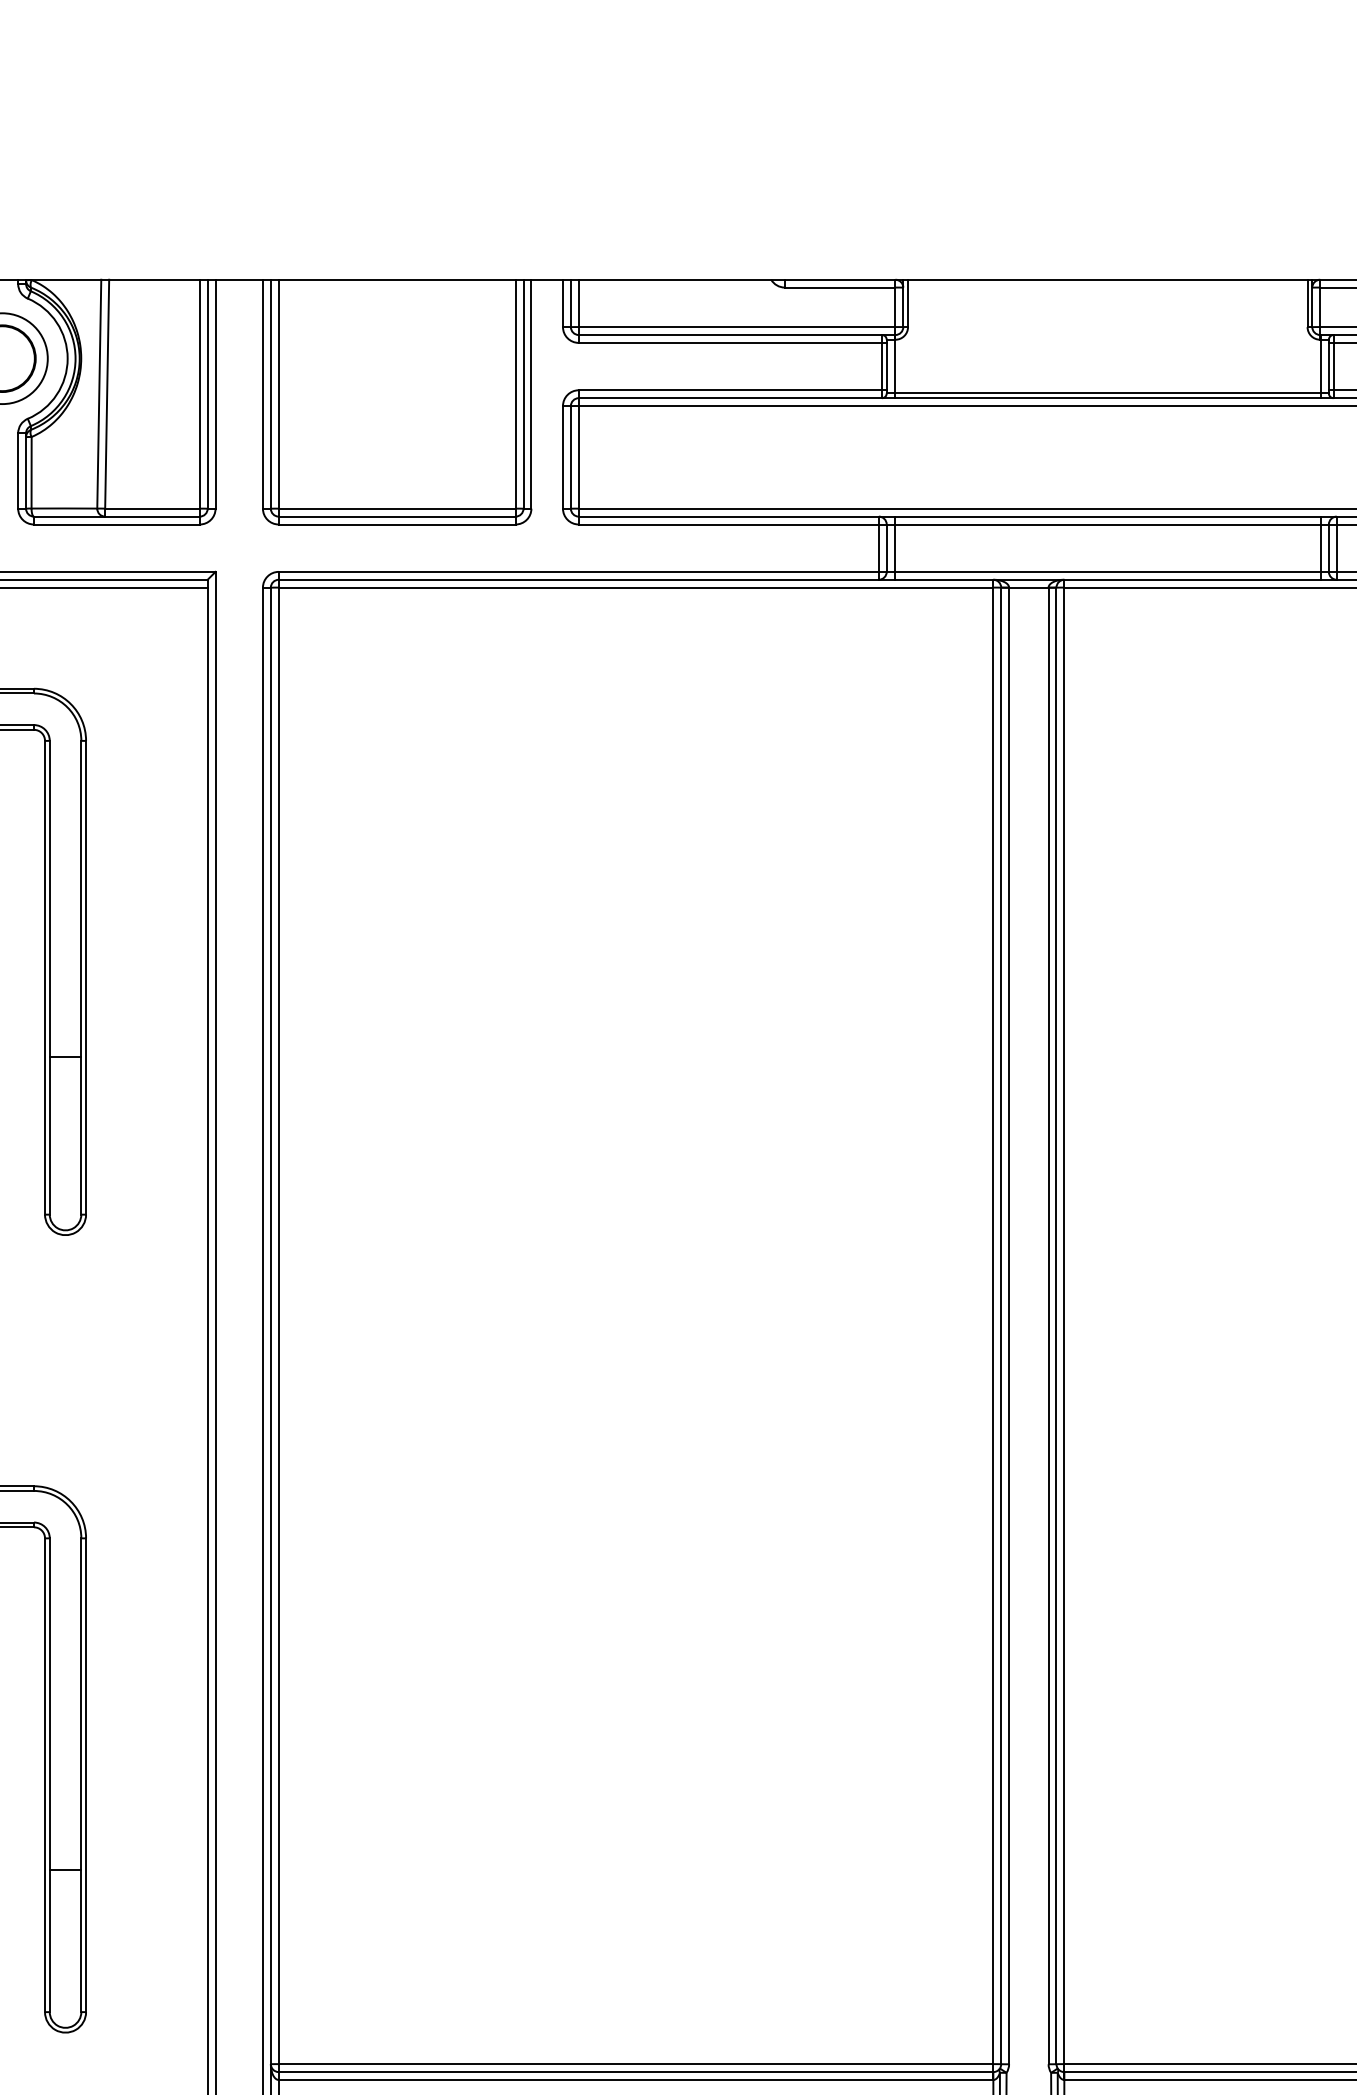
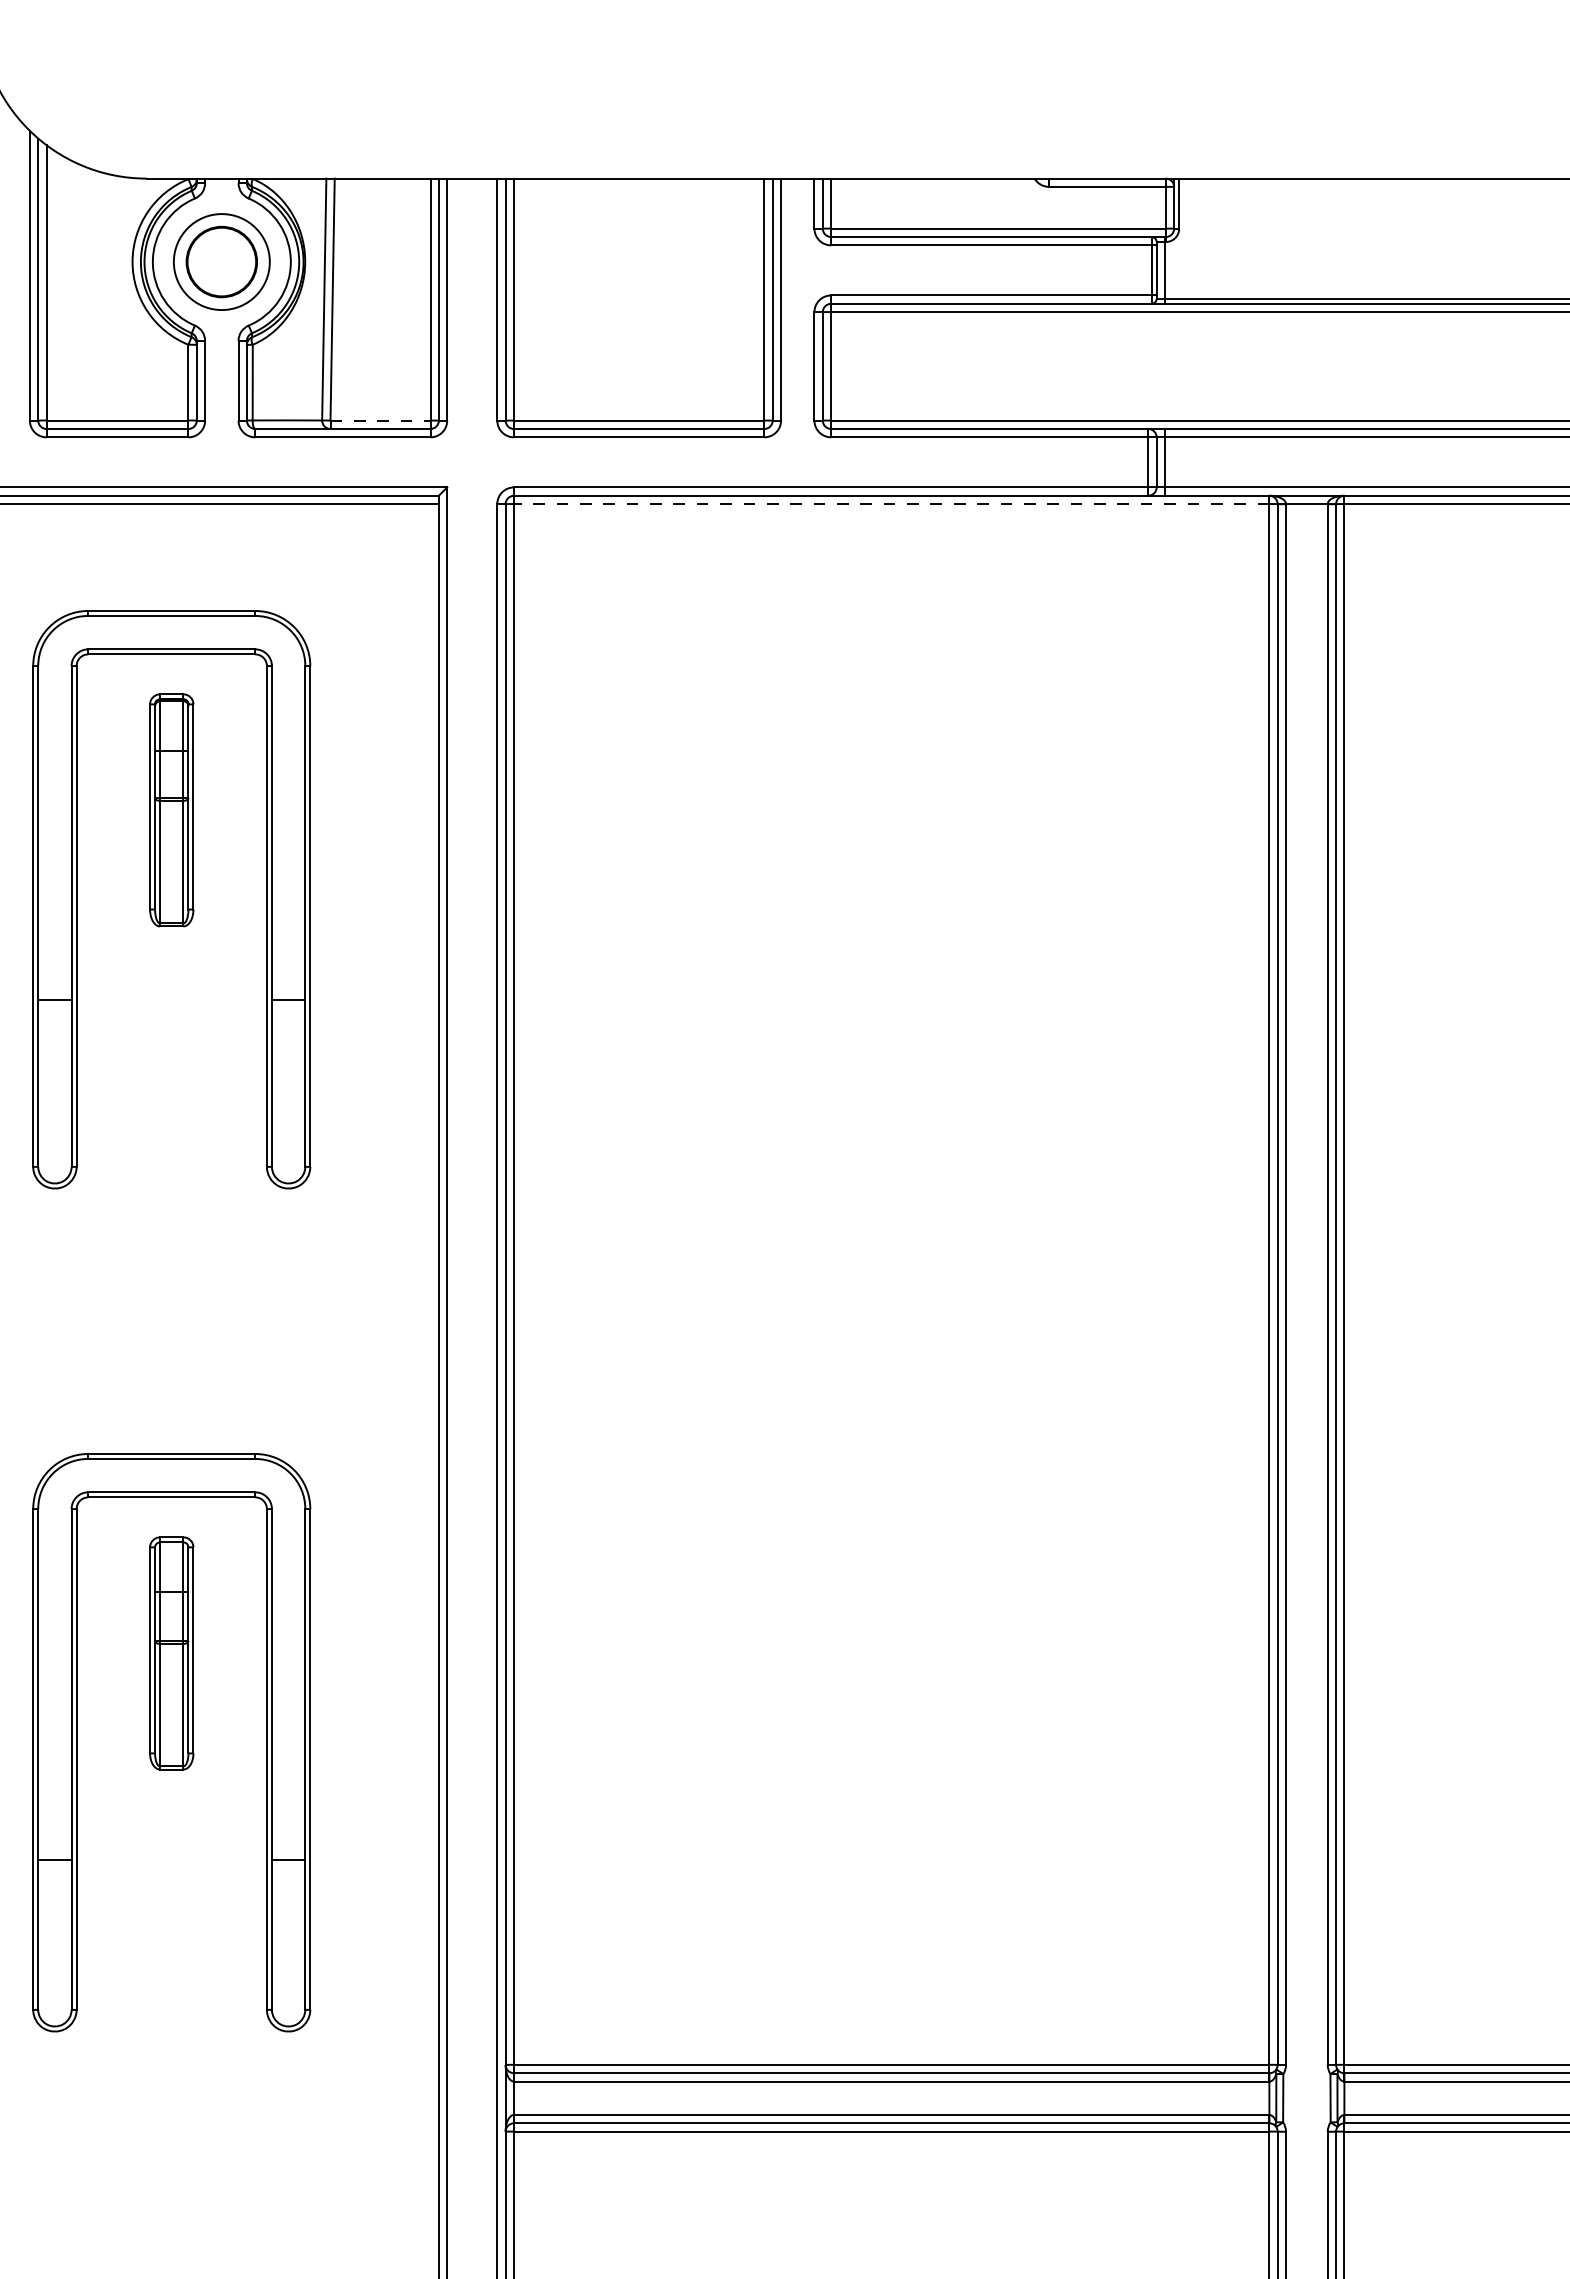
line: (153, 508) -> (381, 420), solid -> dashed
line: (635, 588) -> (891, 504), solid -> dashed

